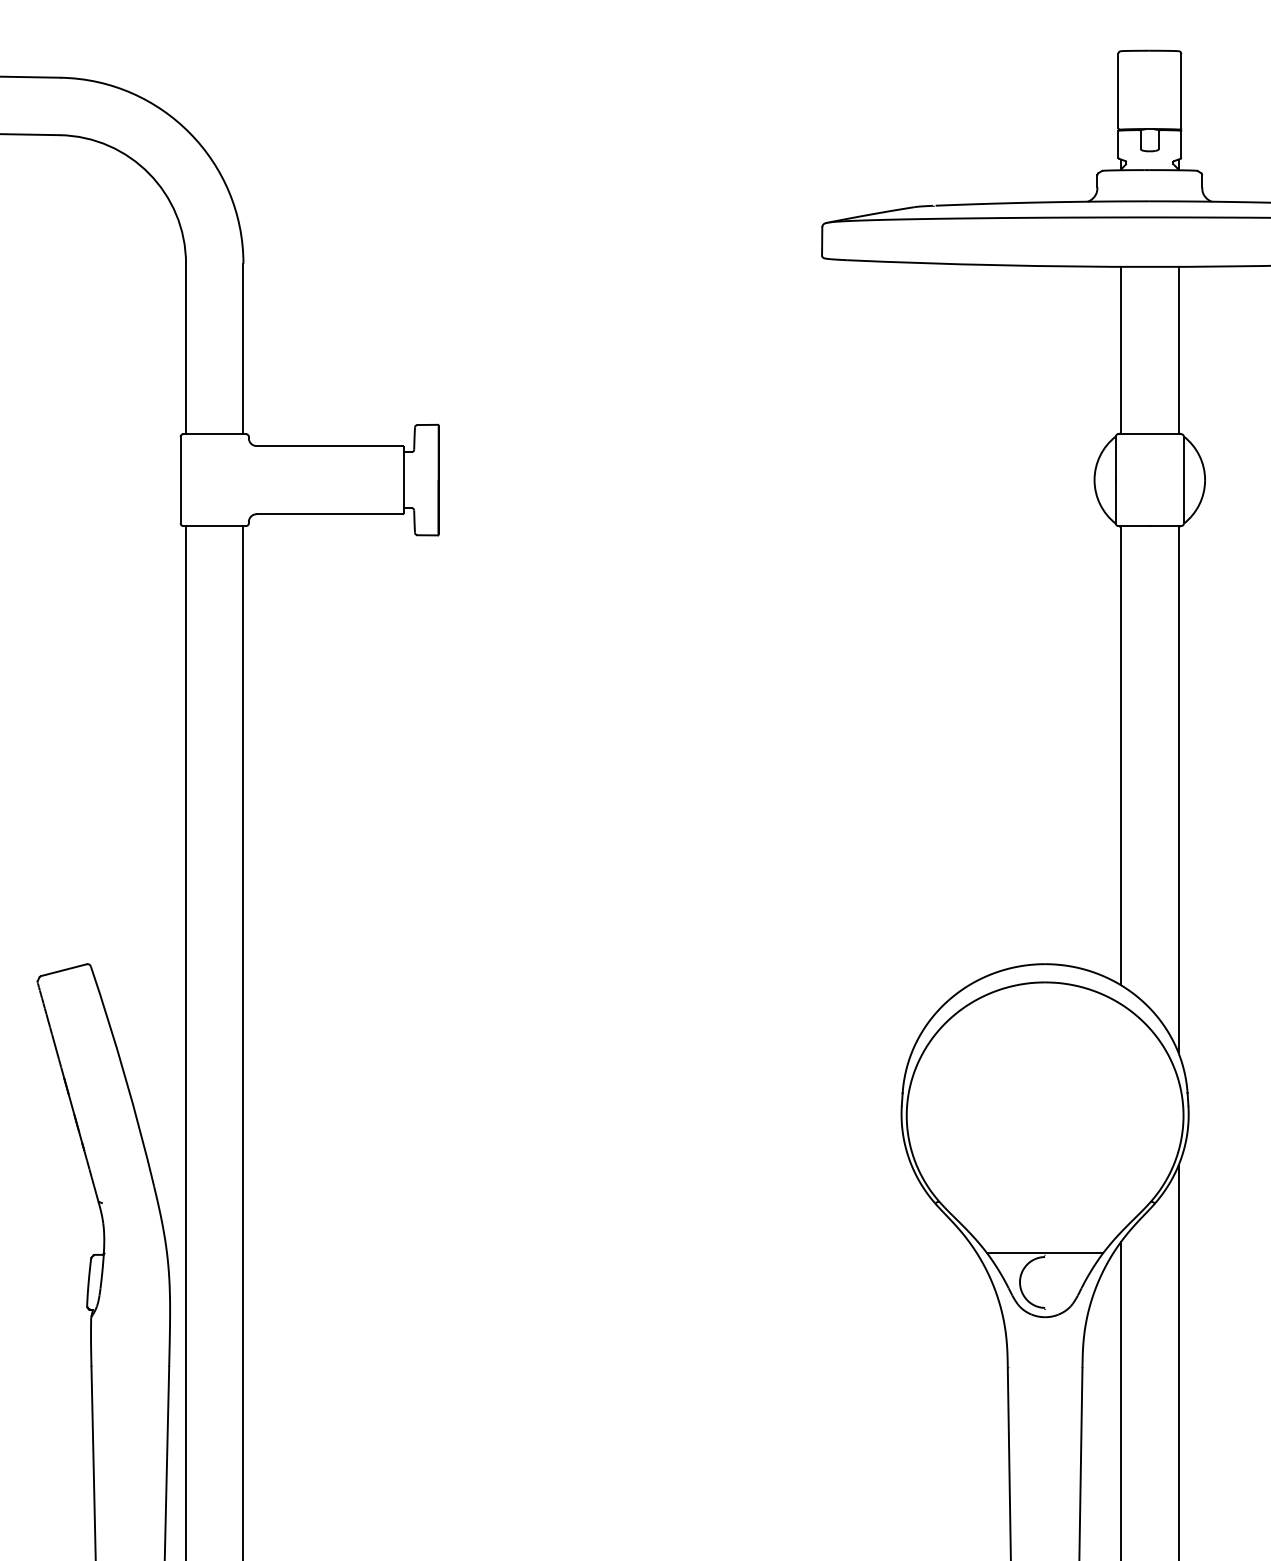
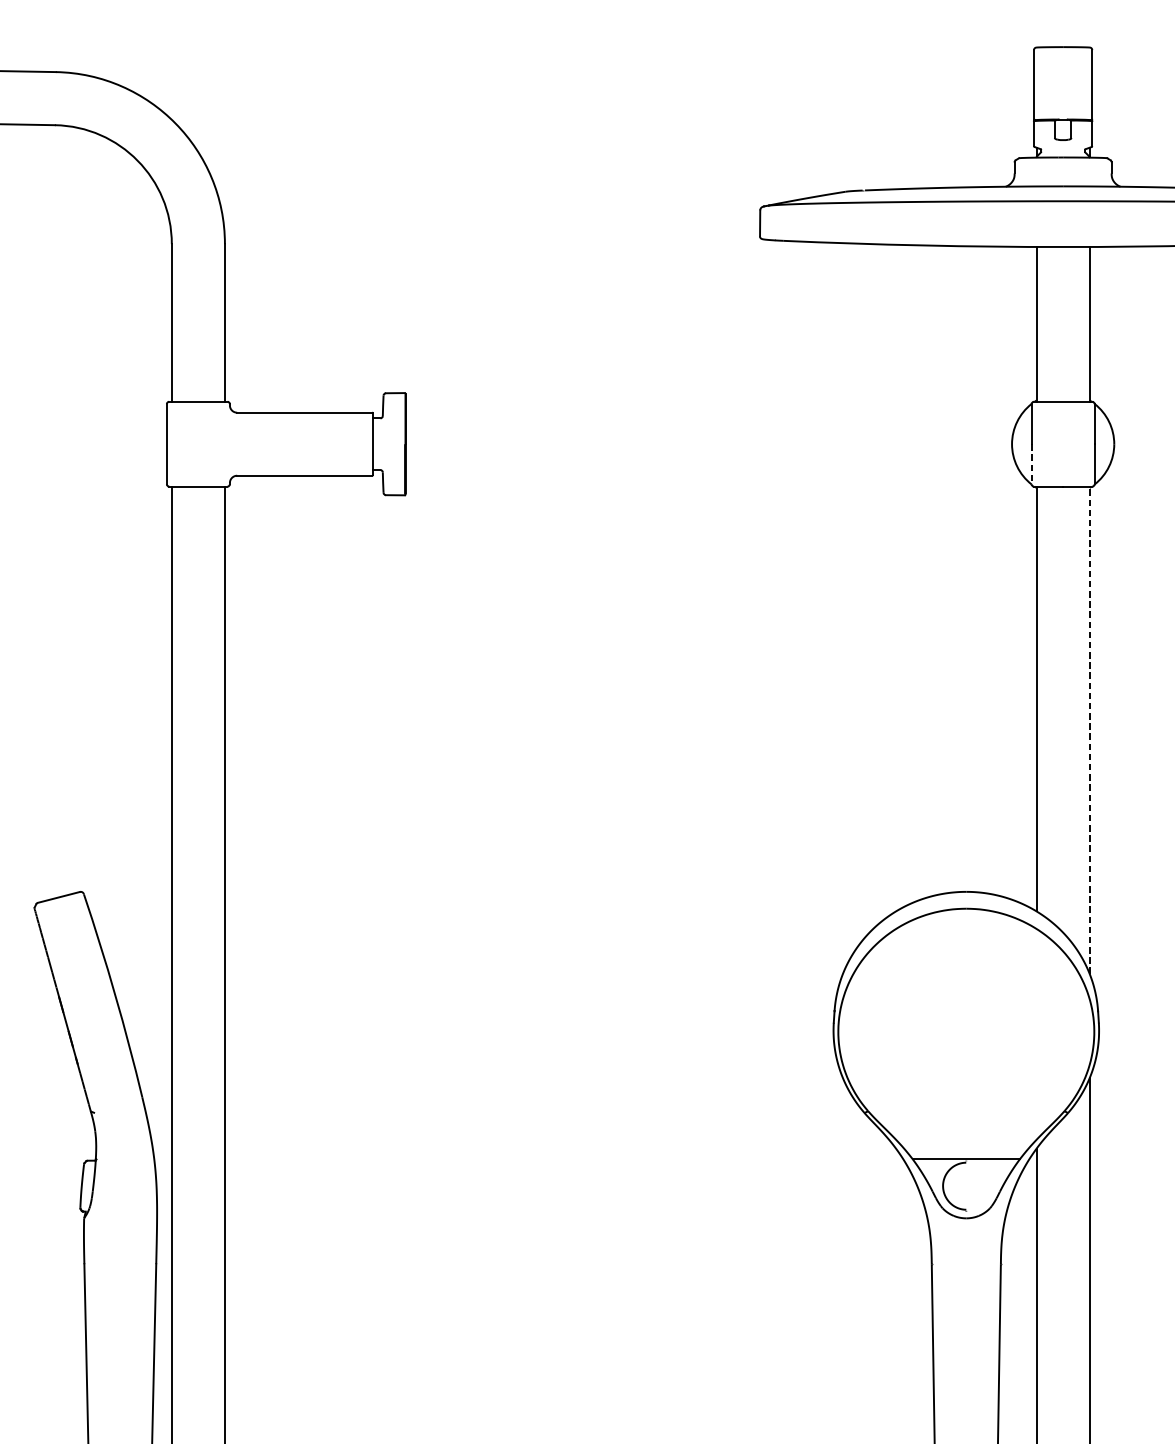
line: (1115, 501) -> (1031, 463), solid -> dashed
line: (1178, 788) -> (1089, 729), solid -> dashed

